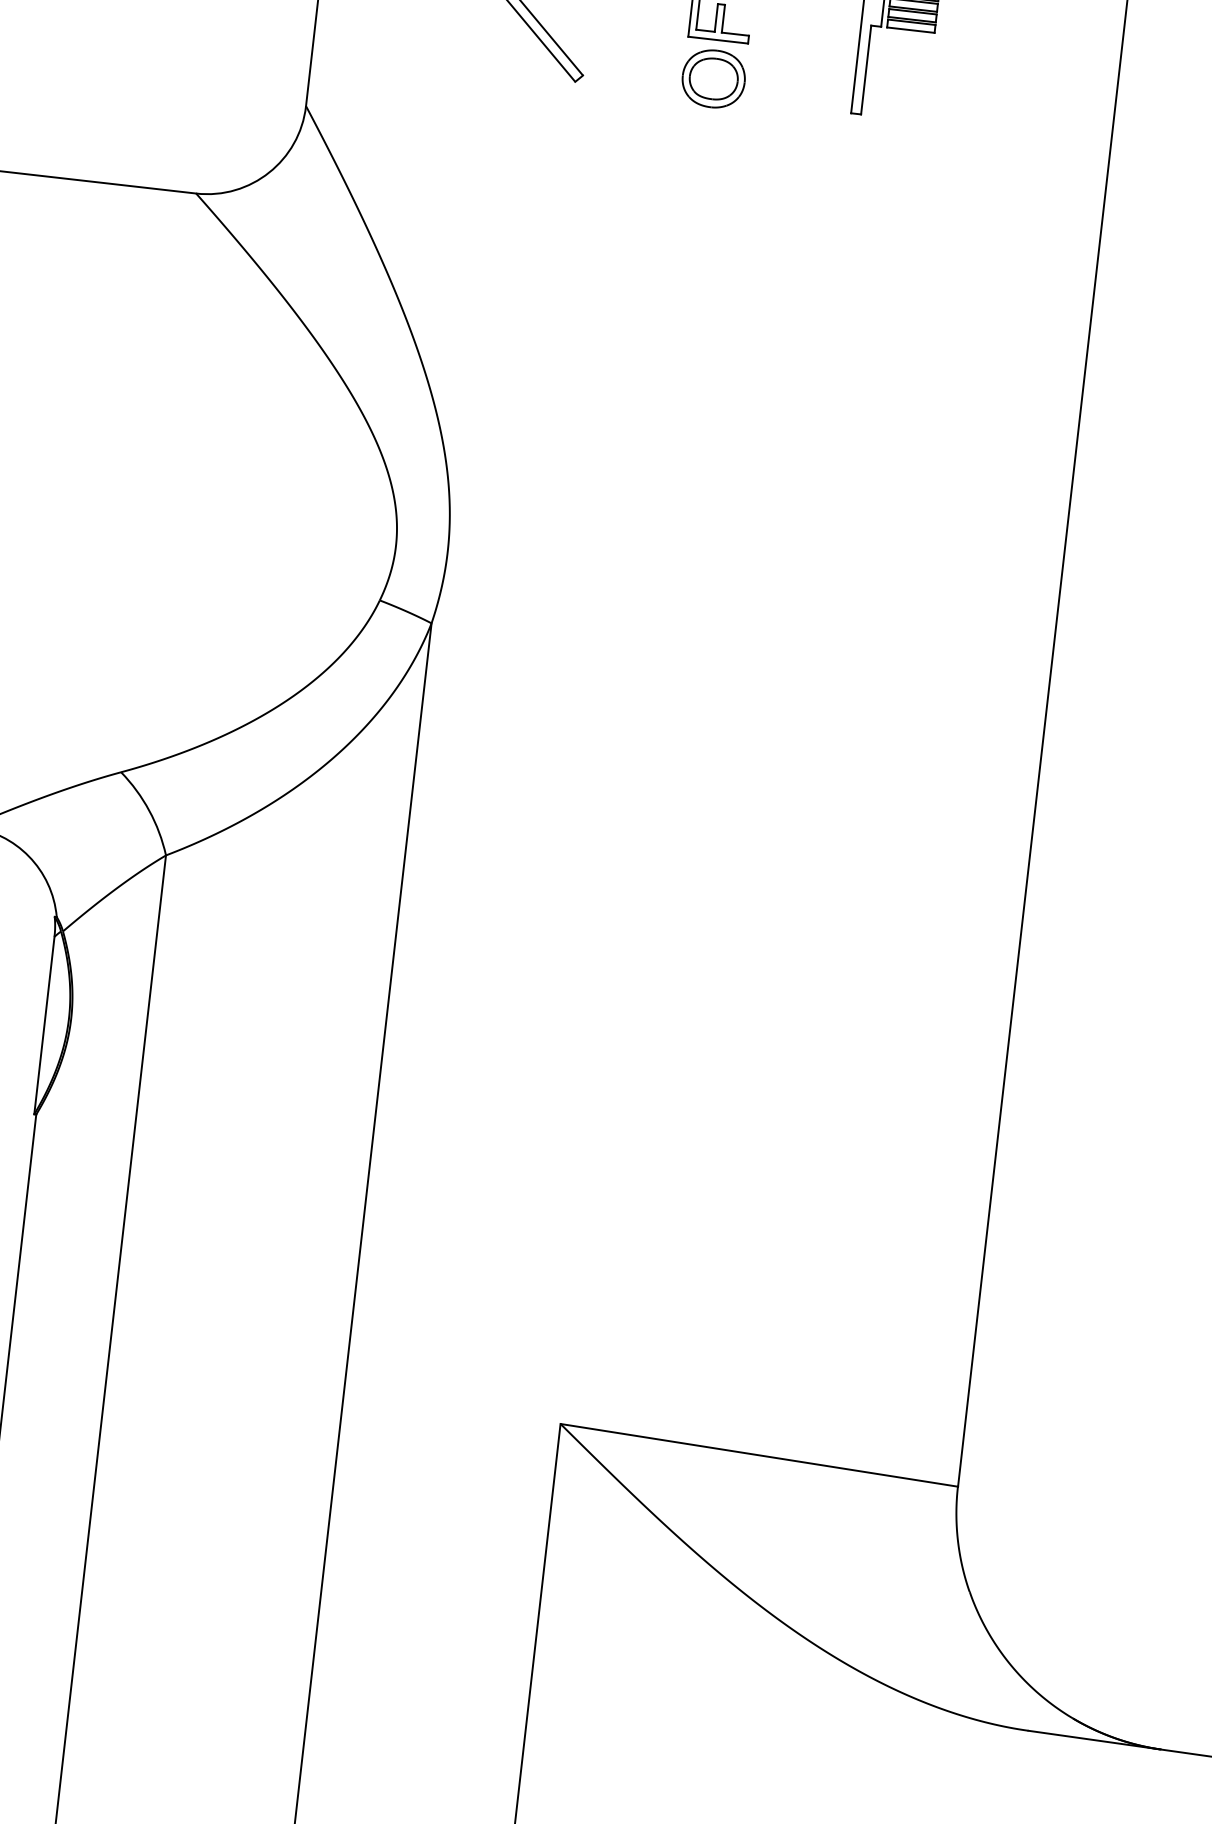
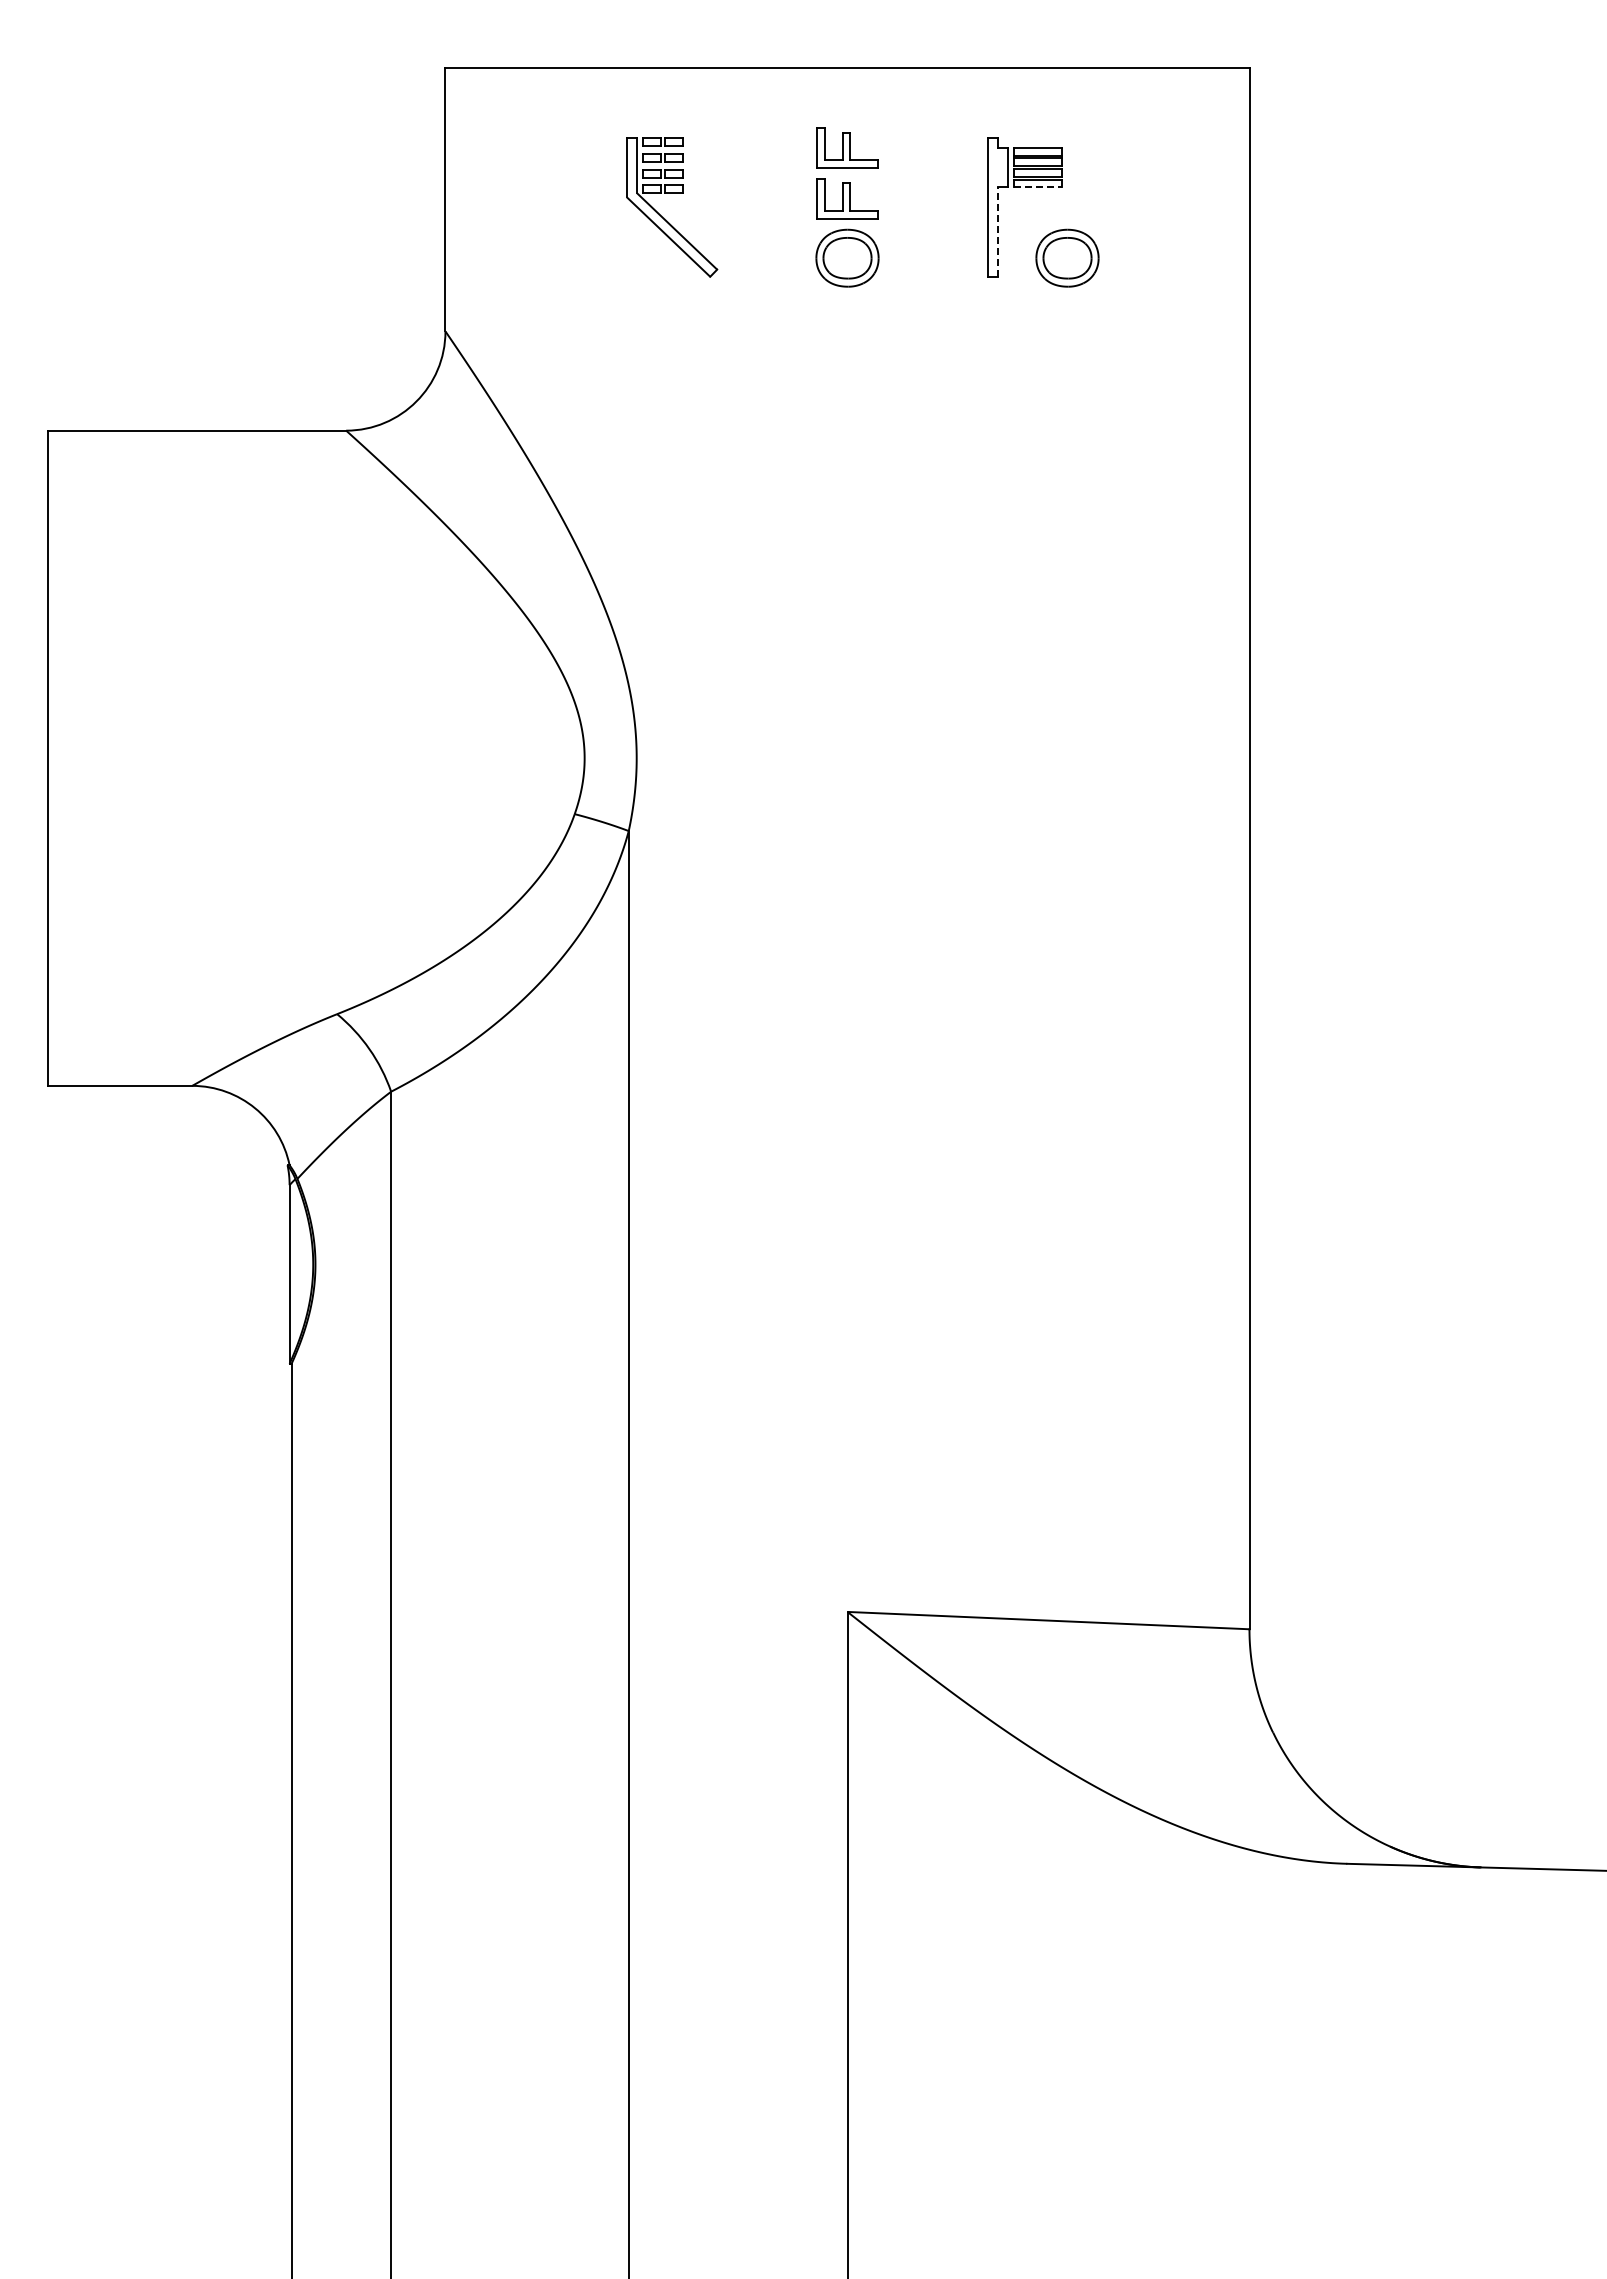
line: (910, 30) -> (1037, 187), solid -> dashed
line: (865, 70) -> (997, 232), solid -> dashed
part: (932, 103) -> (1067, 257), added

